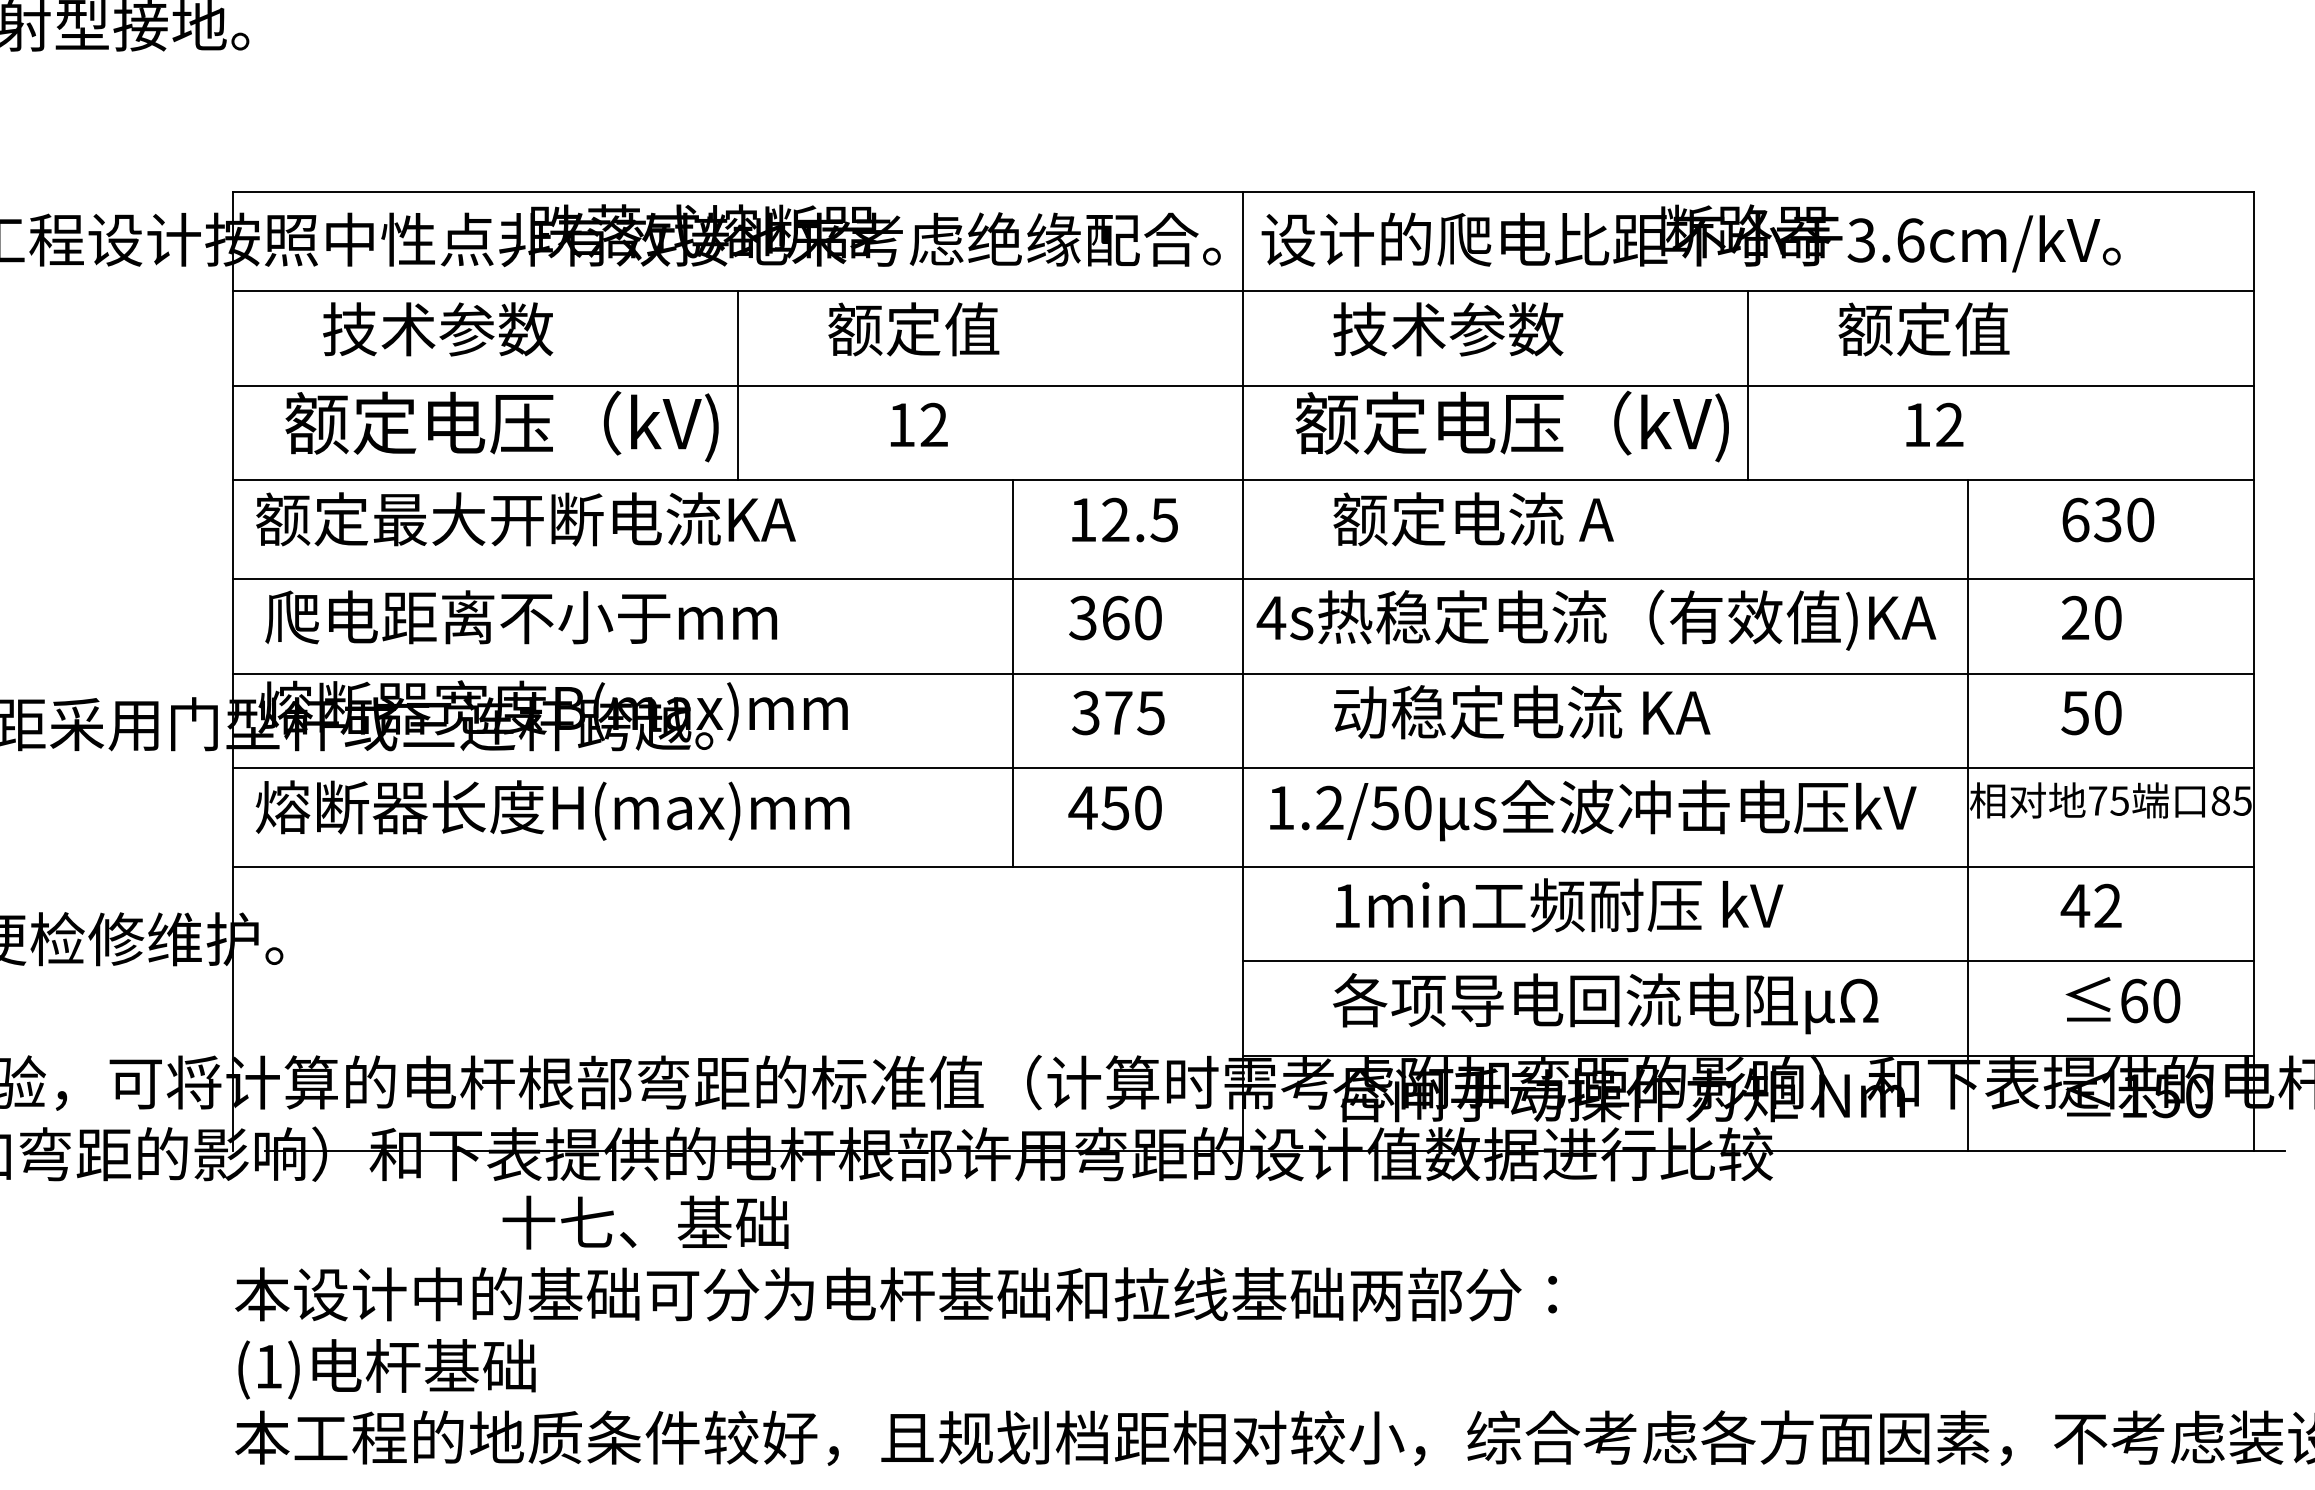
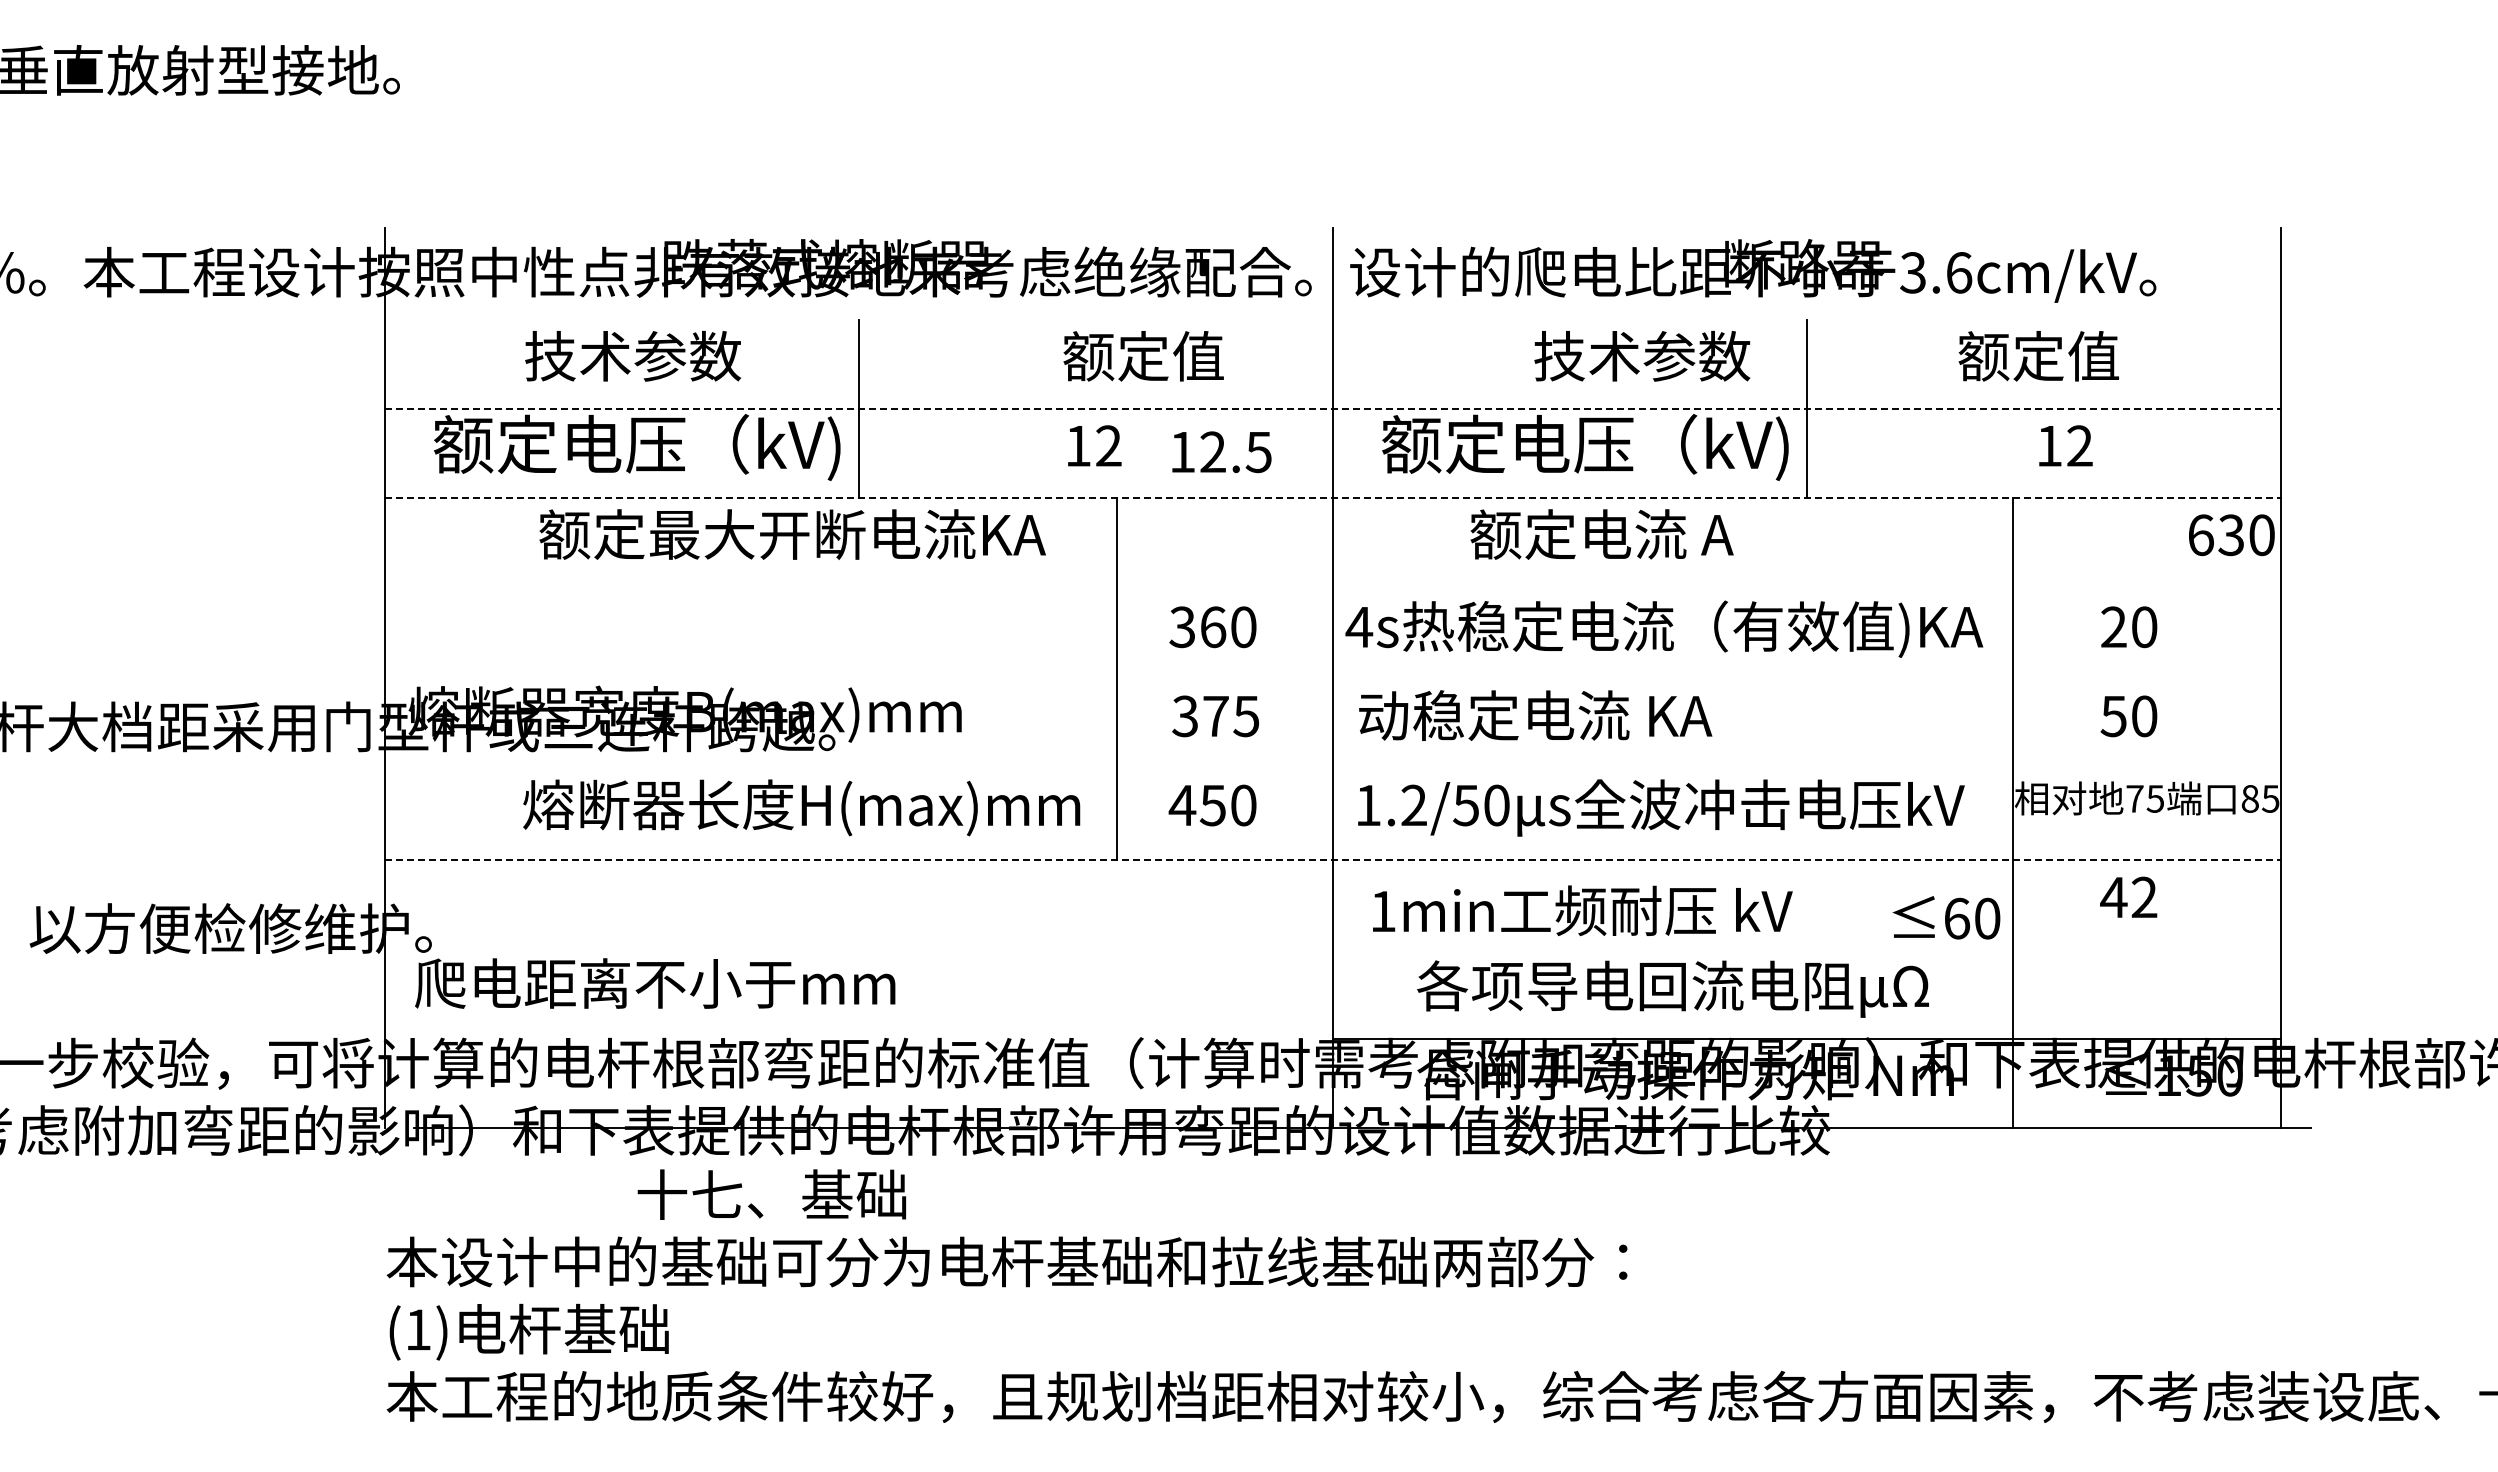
line: (1242, 192) -> (1332, 227), removed
line: (1242, 290) -> (1332, 319), removed
text: (438, 329) -> (633, 356), moved
text: (913, 329) -> (1143, 356), moved
text: (1448, 329) -> (1642, 356), moved
text: (1923, 329) -> (2038, 356), moved
line: (1243, 384) -> (1333, 408), solid -> dashed
text: (918, 424) -> (1094, 445), moved
text: (1934, 424) -> (2065, 445), moved
line: (1243, 480) -> (1333, 498), solid -> dashed
text: (525, 519) -> (792, 534), moved
text: (1473, 519) -> (1601, 534), moved
text: (1124, 520) -> (1221, 452), moved
text: (2108, 520) -> (2231, 535), moved
line: (1242, 578) -> (1332, 590), removed
text: (521, 617) -> (655, 983), moved
line: (1242, 673) -> (1332, 679), removed
text: (1522, 712) -> (1535, 715), moved
line: (1242, 768) -> (1332, 768), removed
text: (552, 810) -> (801, 807), moved
line: (1243, 866) -> (1333, 860), solid -> dashed
text: (1559, 904) -> (1582, 910), moved
line: (1747, 961) -> (1806, 949), removed
text: (2122, 999) -> (1946, 917), moved

